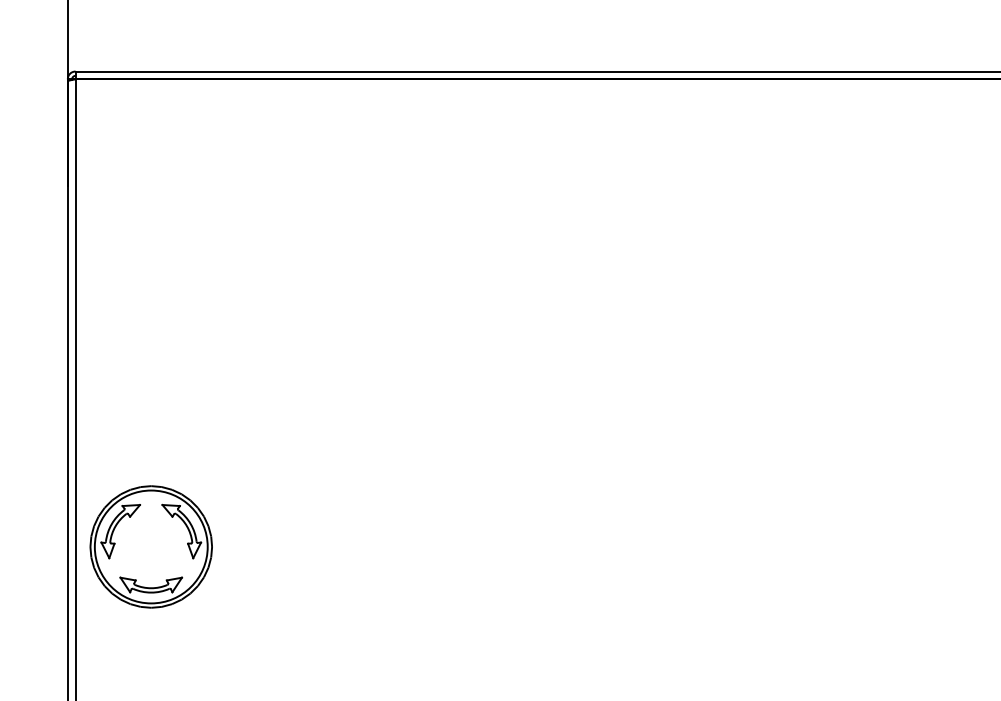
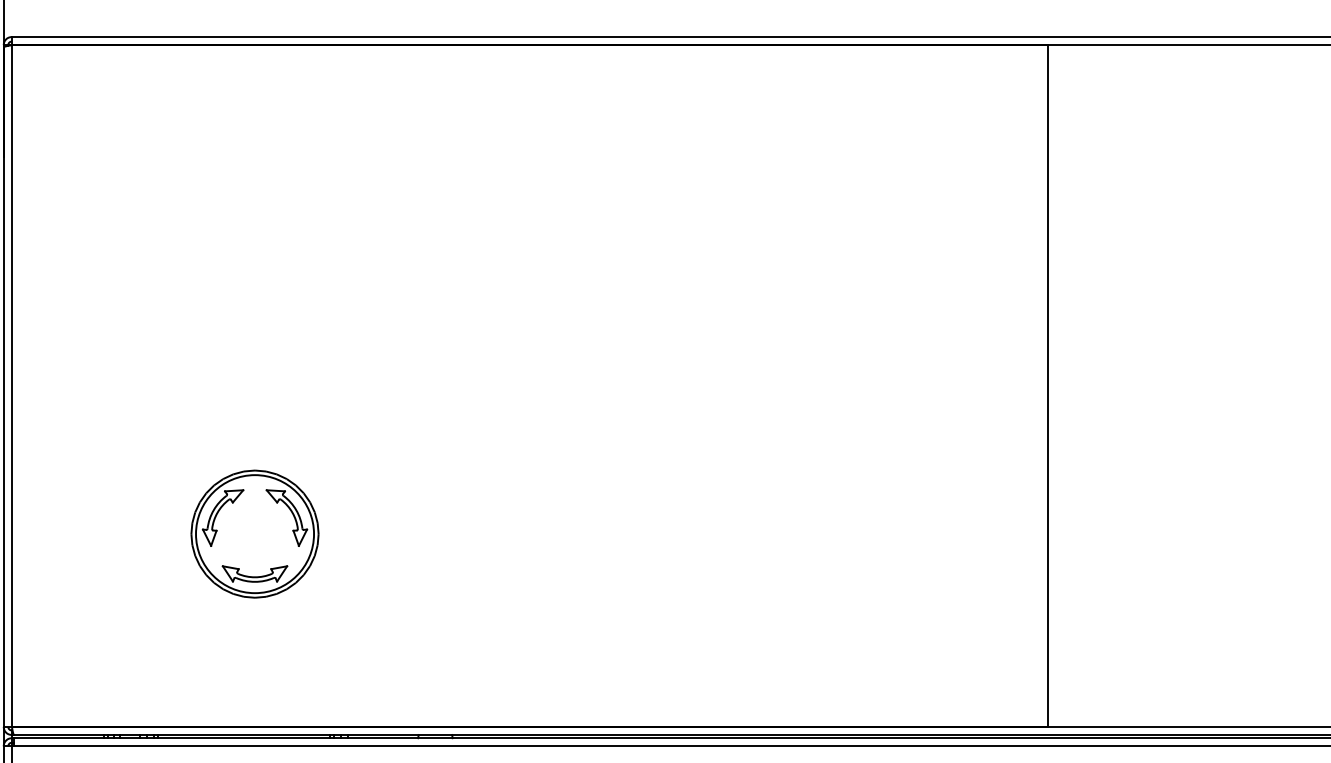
part: (150, 546) -> (254, 533), moved

